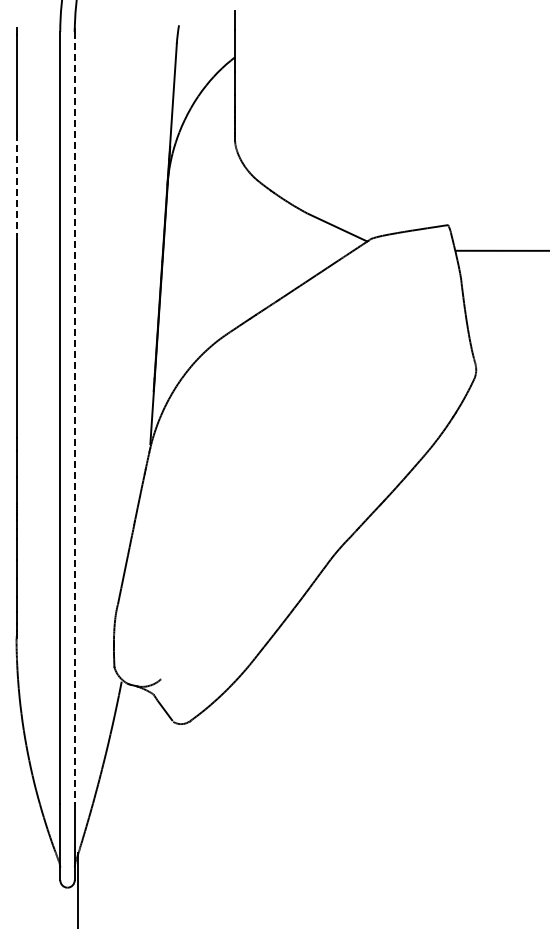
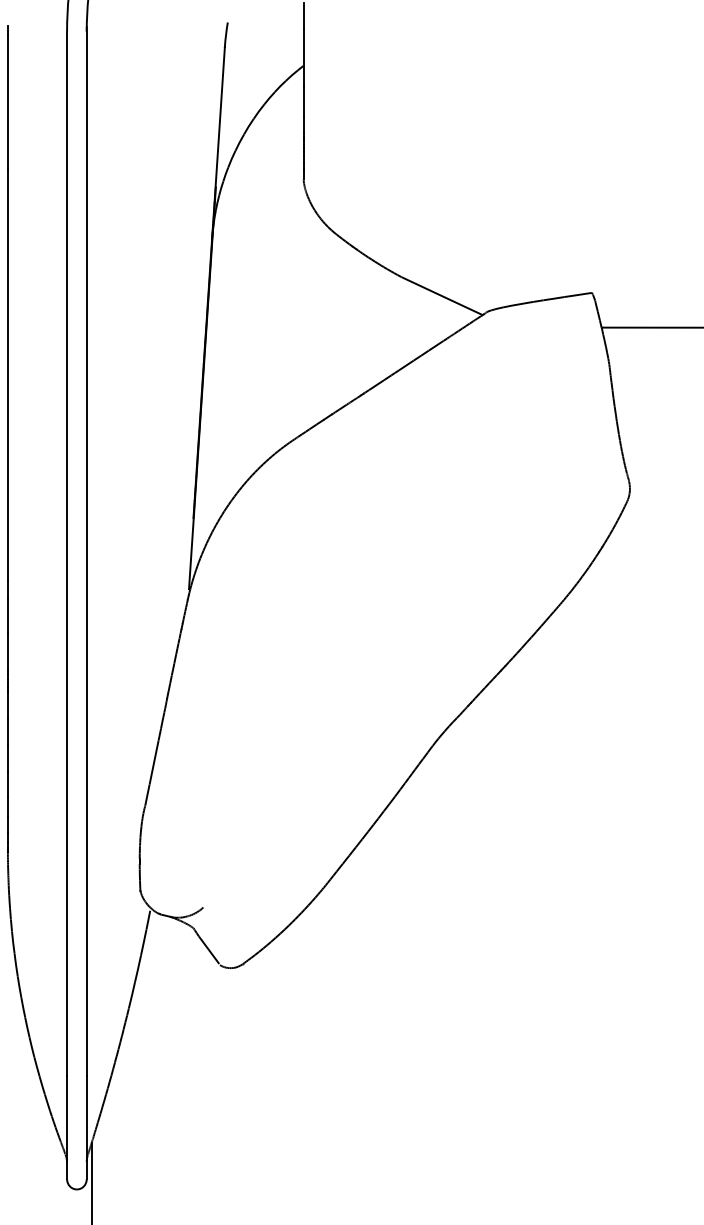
line: (16, 186) -> (7, 240), dashed -> solid
line: (74, 417) -> (86, 553), dashed -> solid

